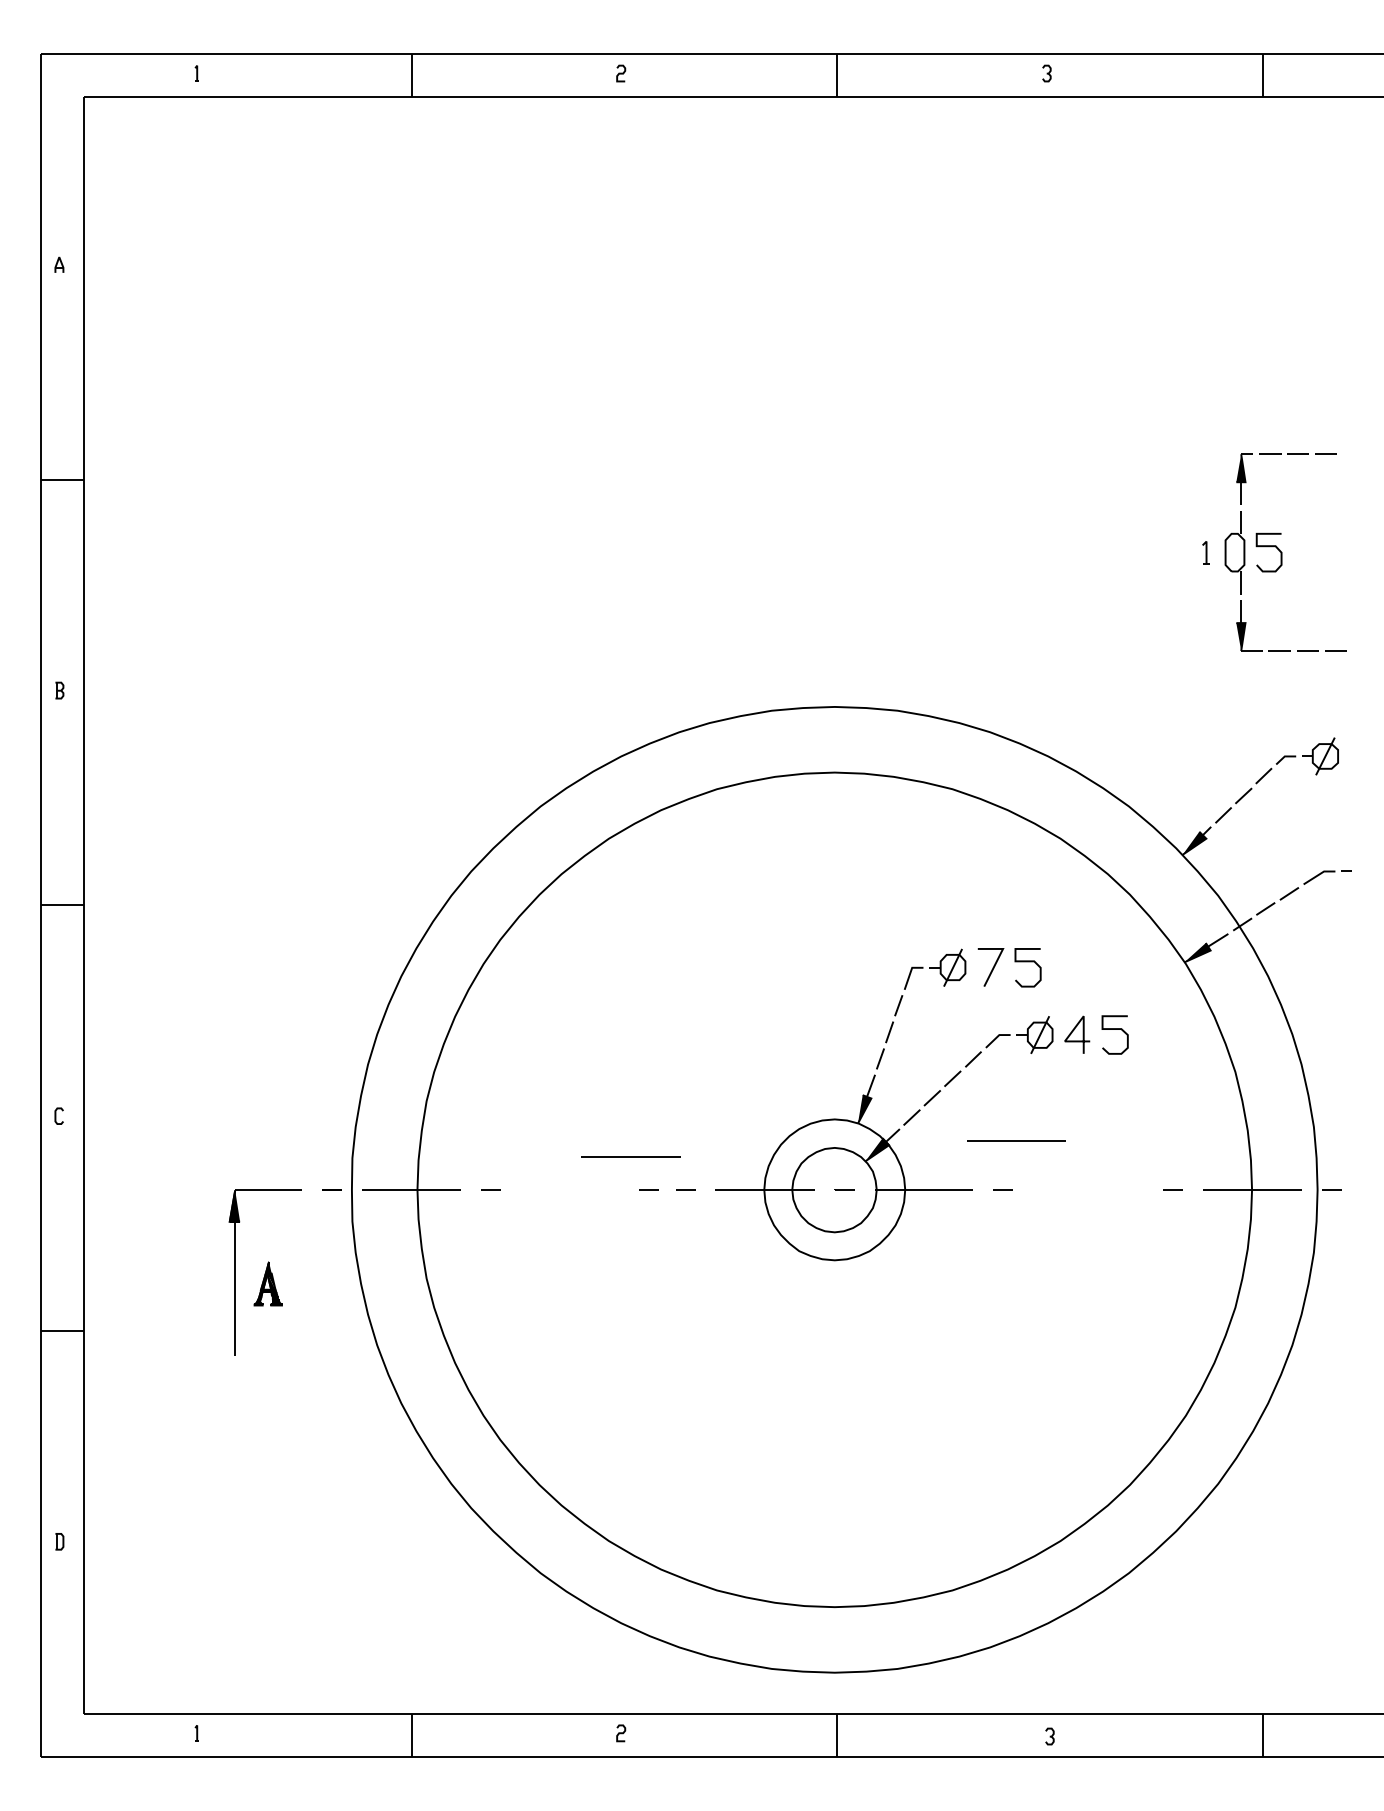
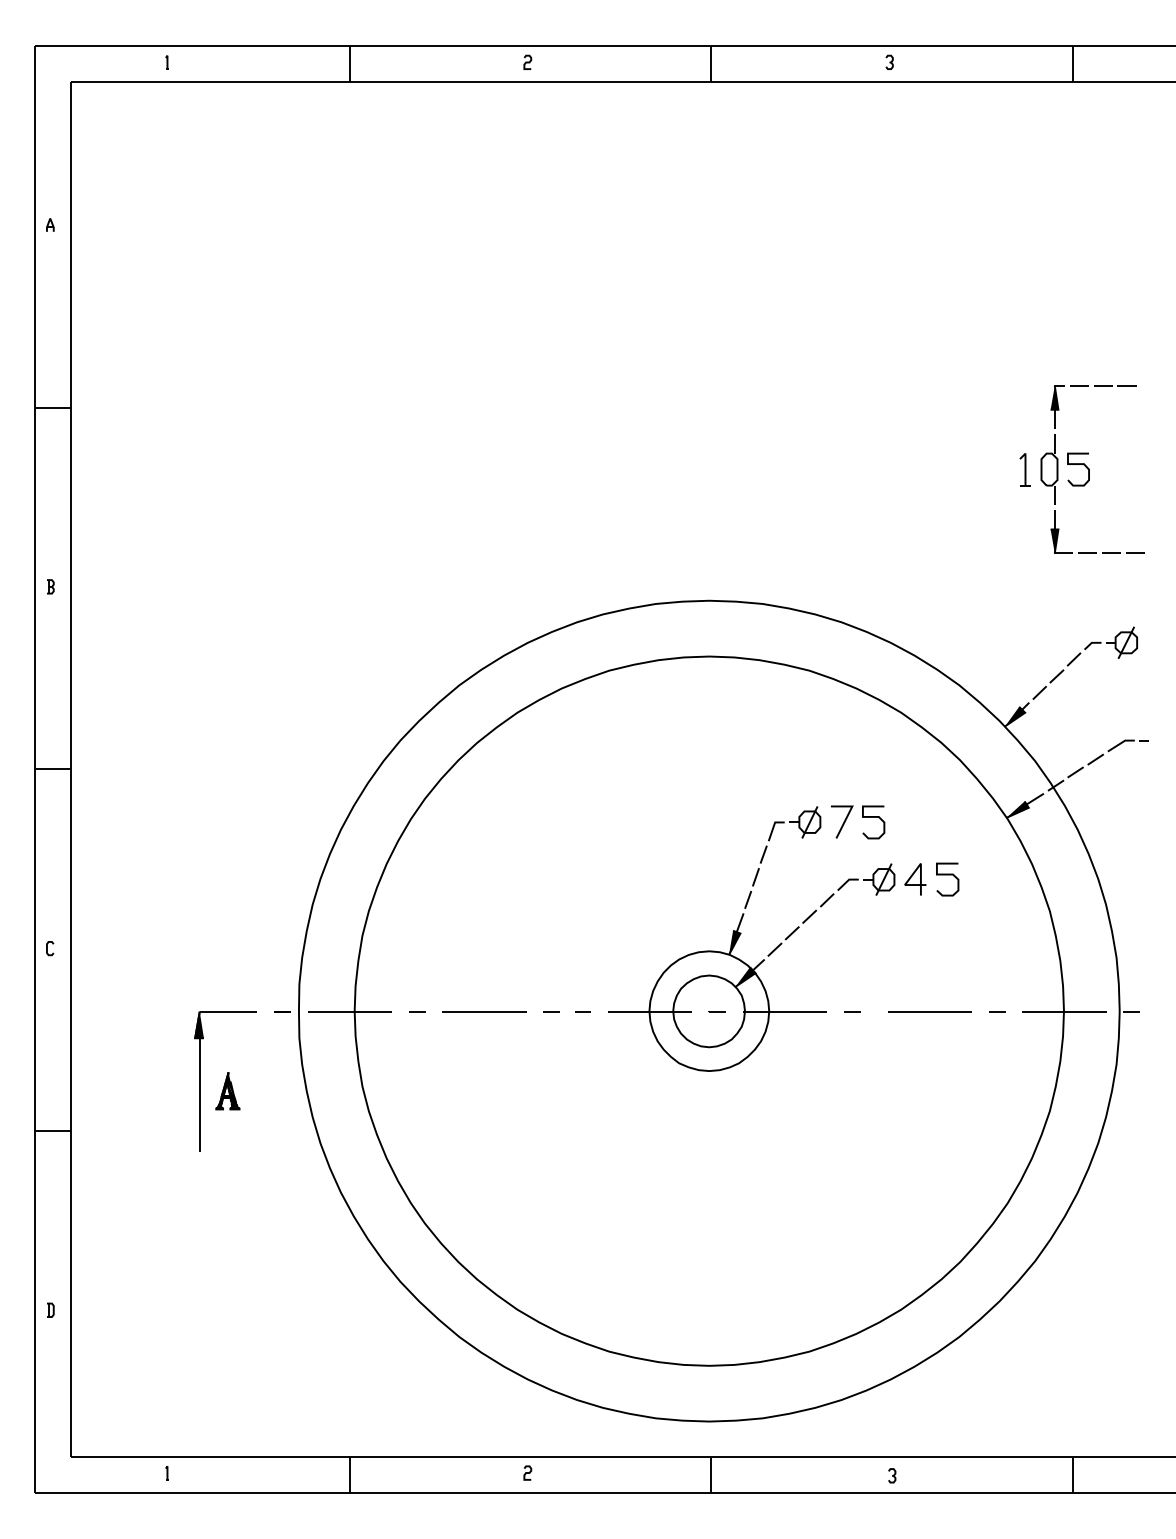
part: (1205, 552) -> (1024, 469), size x1.67
line: (1016, 1140) -> (929, 1011), moved
line: (631, 1157) -> (484, 1011), moved

